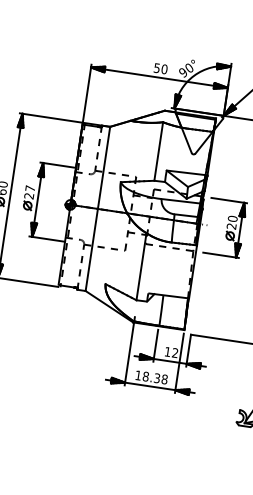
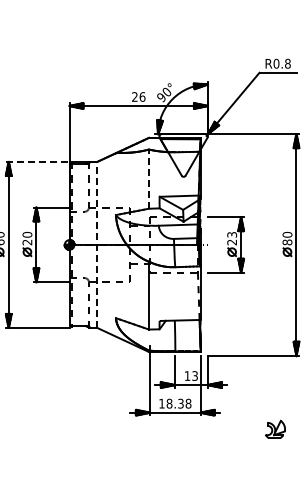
text: (160, 68) -> (138, 96), 50 -> 26
line: (51, 117) -> (37, 161), solid -> dashed
line: (158, 151) -> (148, 179), solid -> dashed
text: (30, 188) -> (27, 234), 27 -> 20
line: (98, 208) -> (97, 244), solid -> dashed
text: (232, 218) -> (231, 234), 20 -> 23
text: (174, 352) -> (194, 375), 12 -> 13

